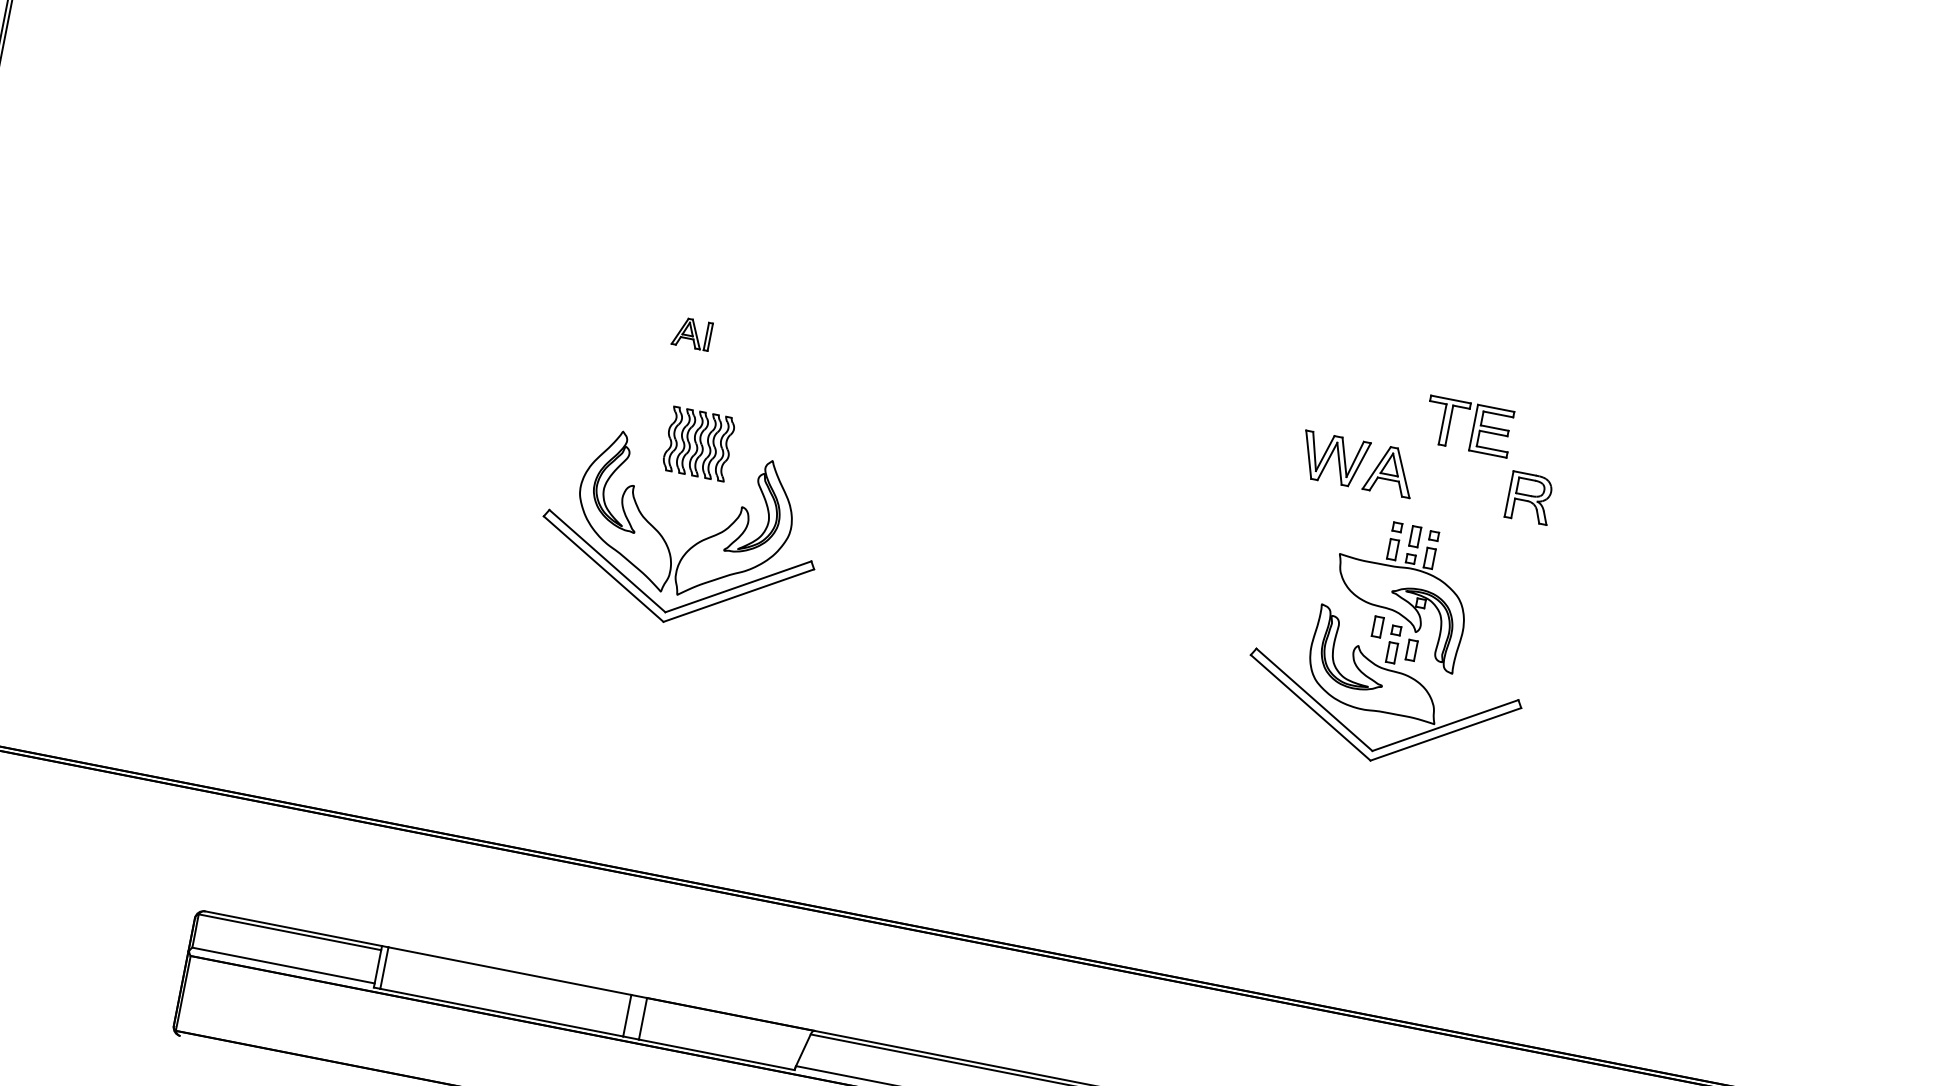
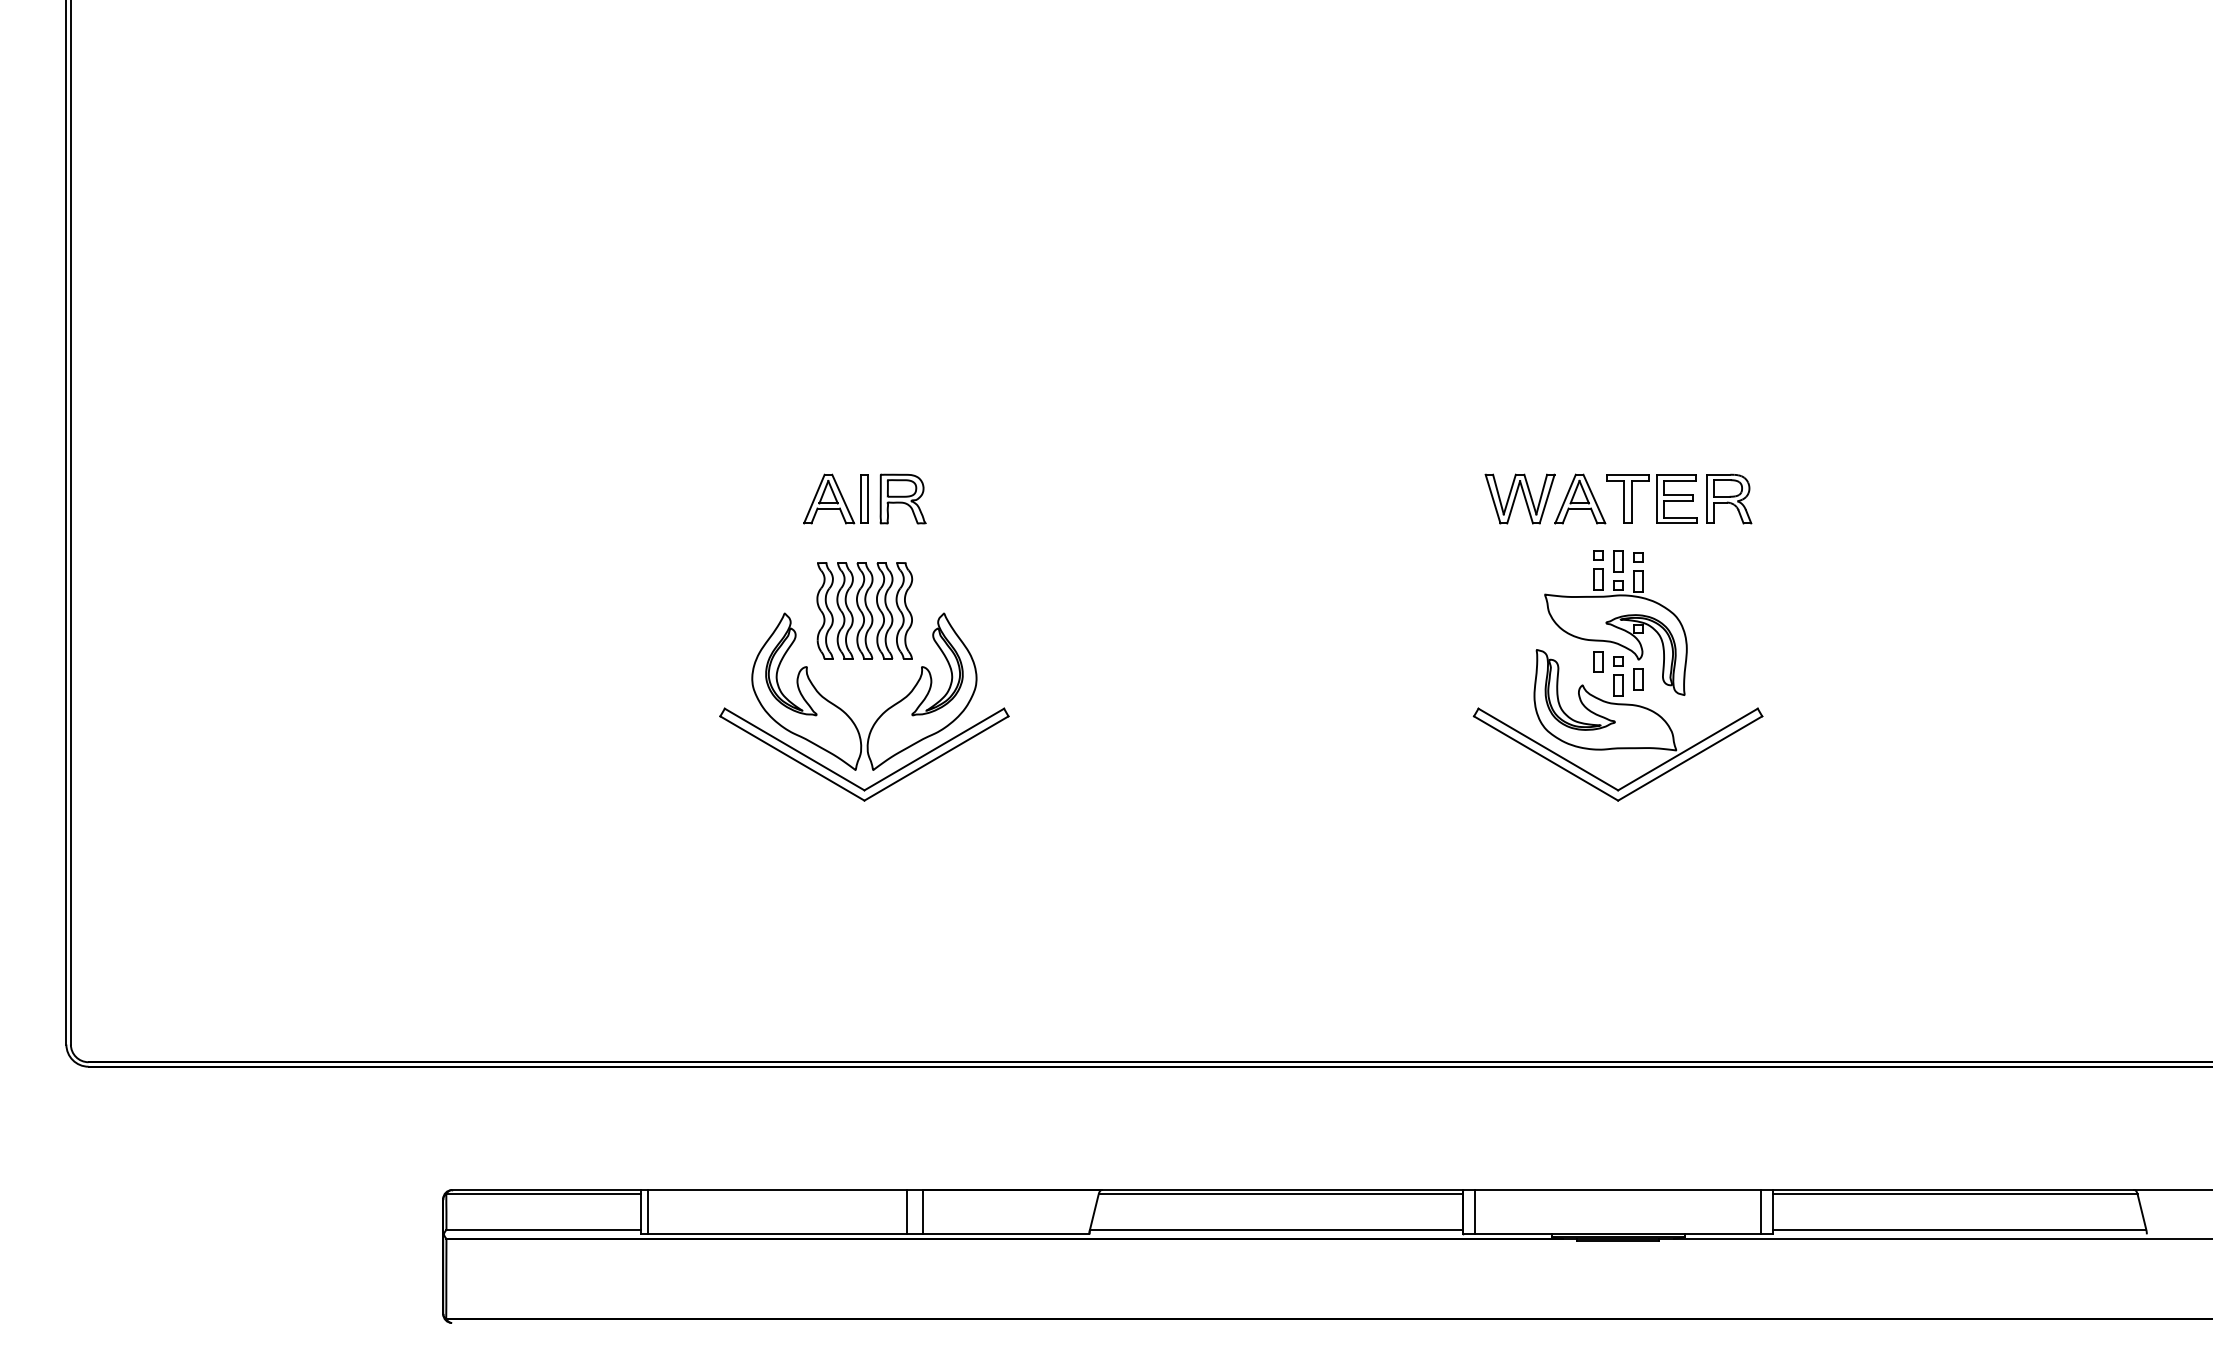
part: (691, 333) -> (835, 498), size x1.67
part: (754, 345) -> (902, 498), added
part: (1468, 426) -> (1651, 498), moved
part: (698, 443) -> (864, 610), size x1.43

